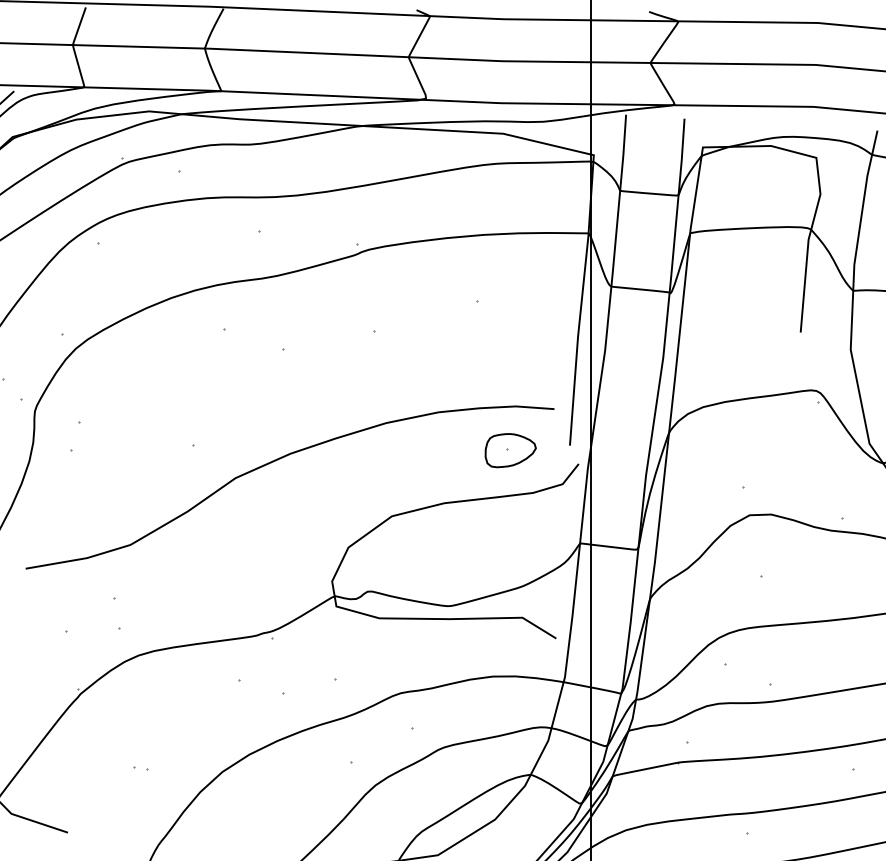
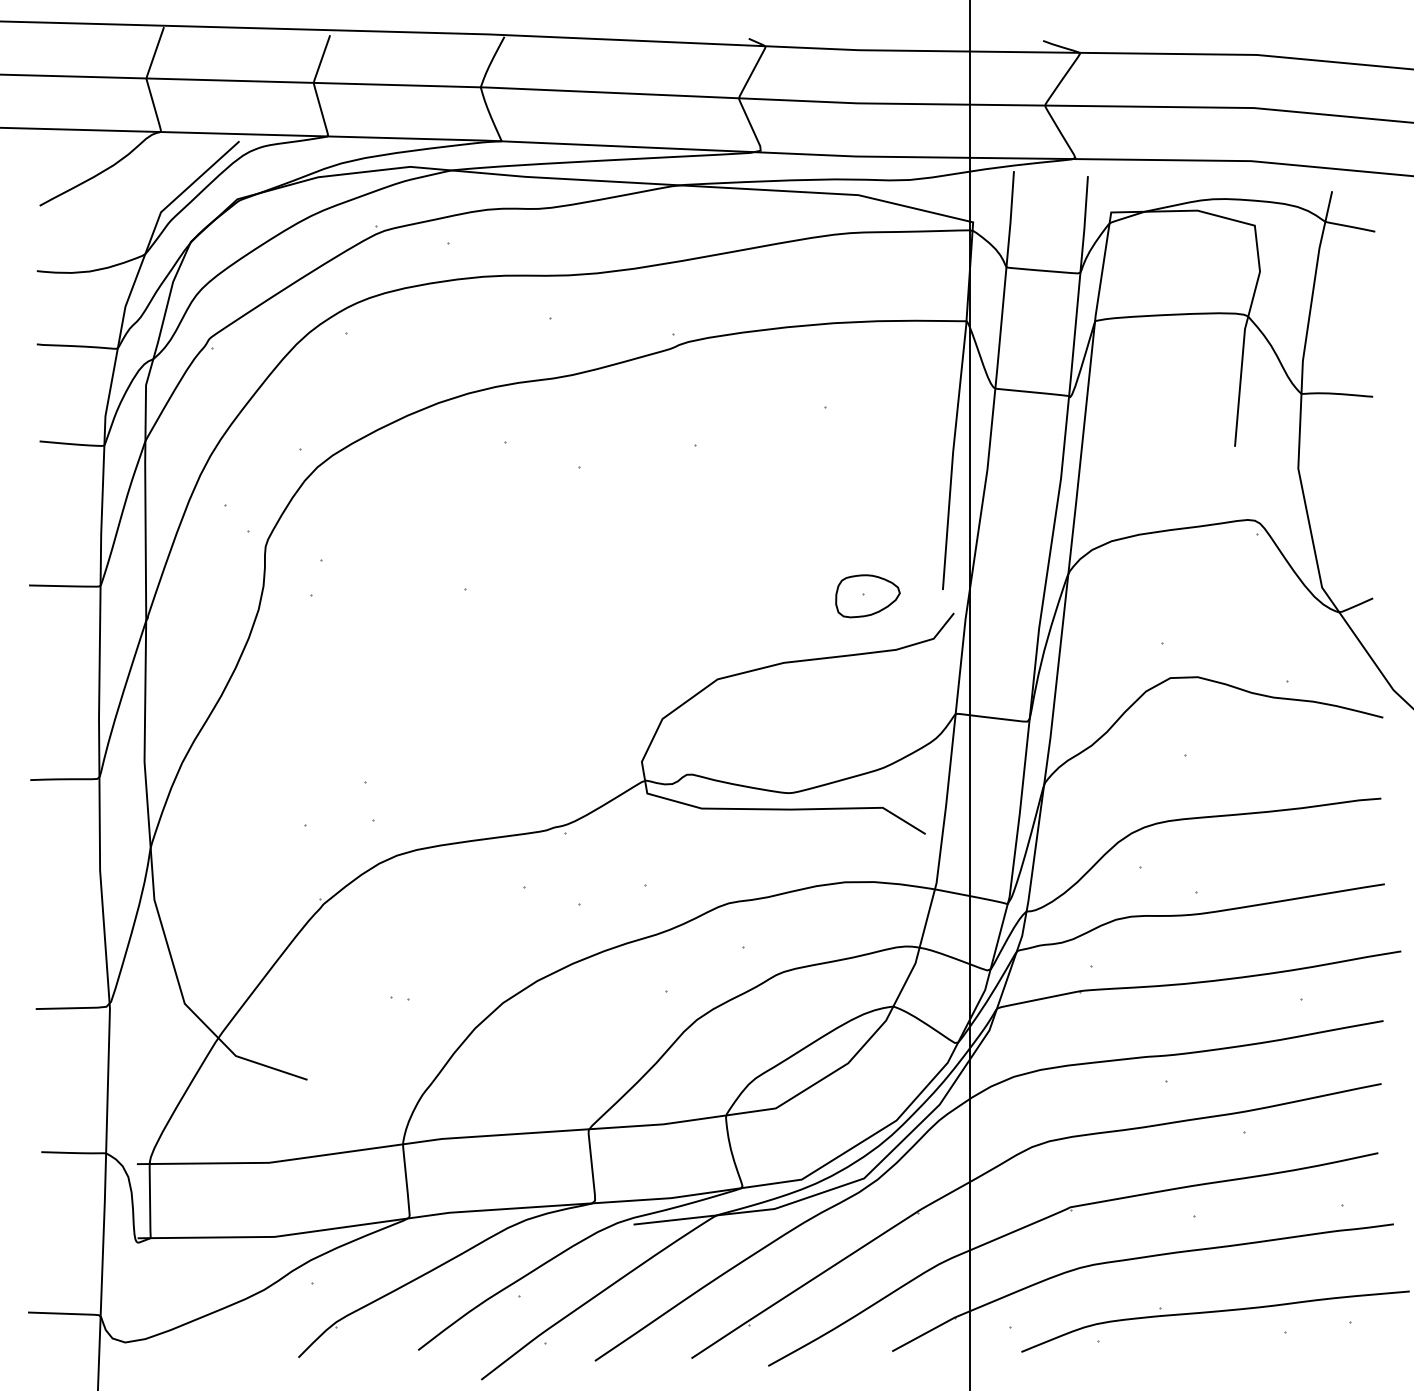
curve: (276, 461) -> (571, 609), removed

